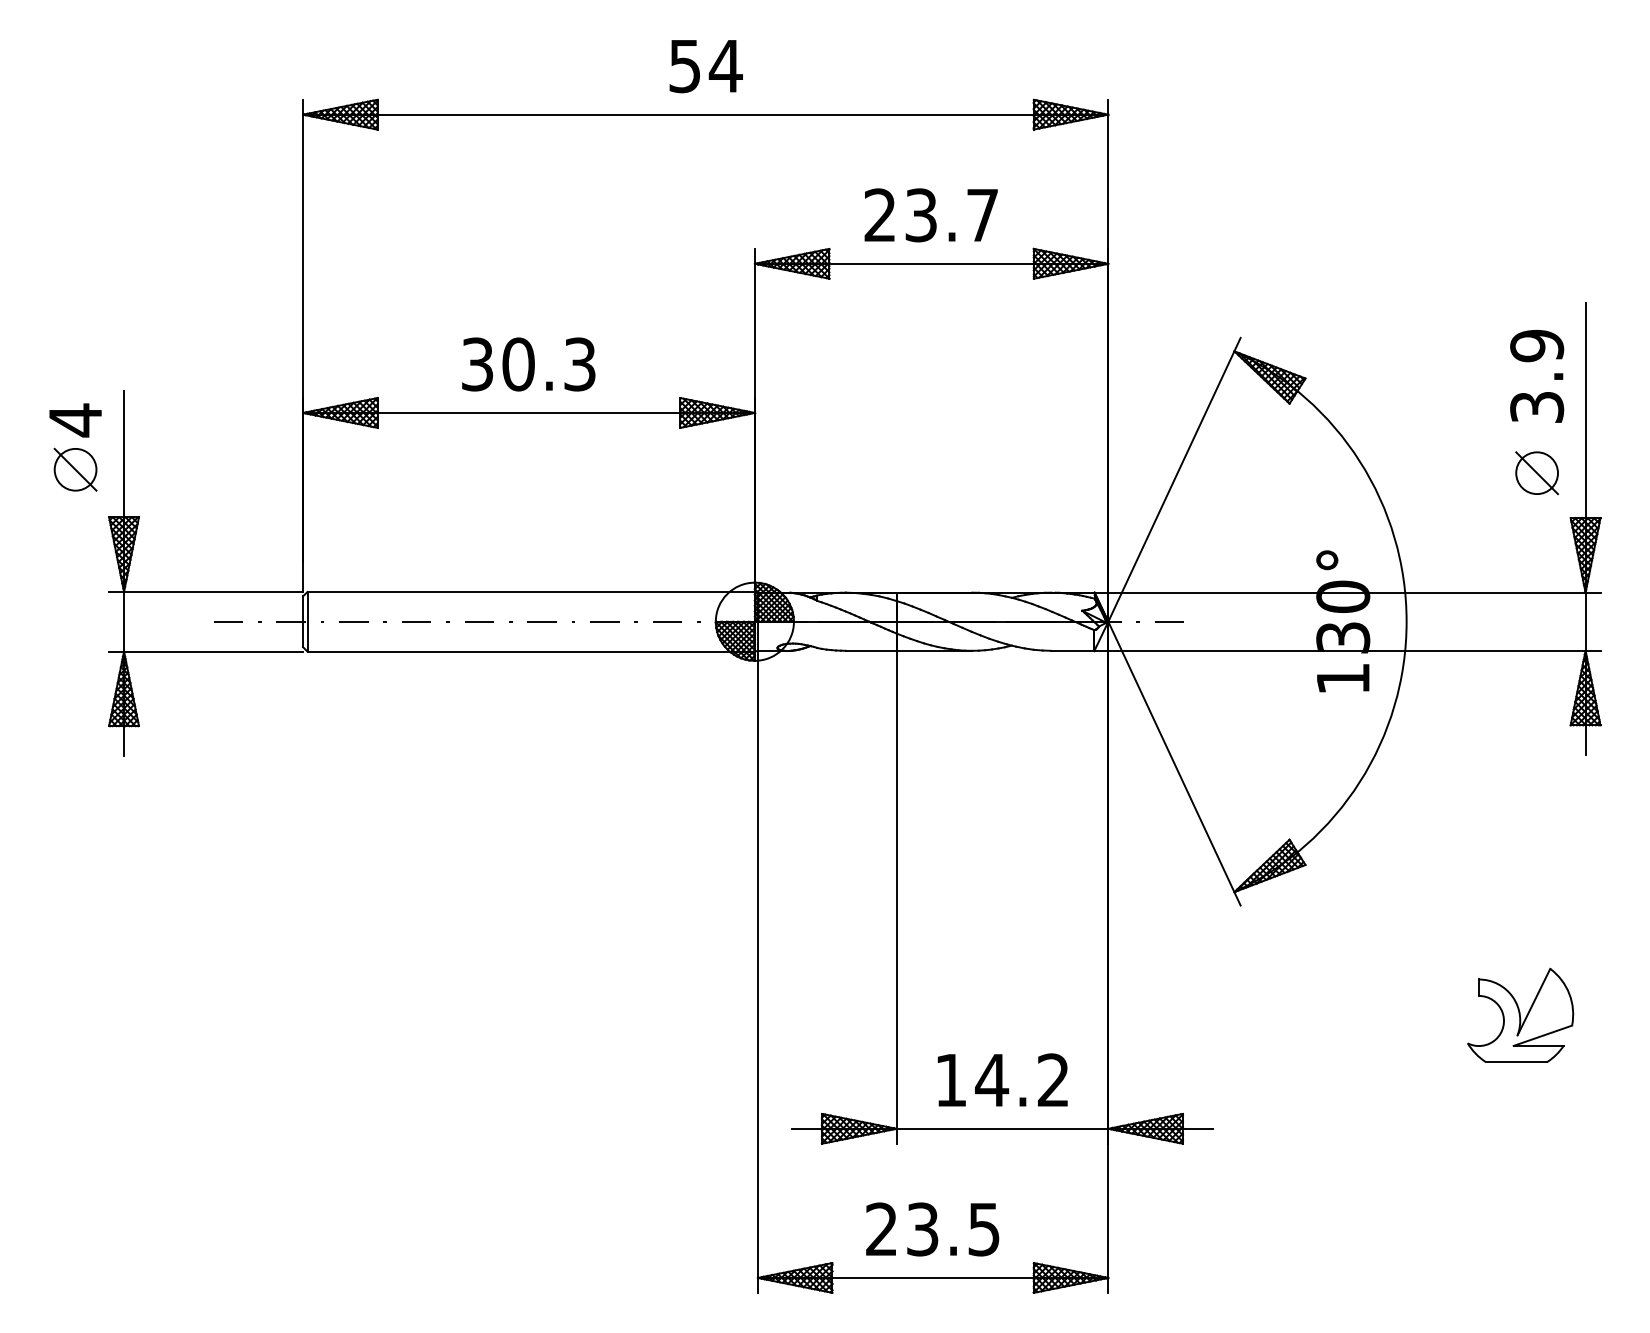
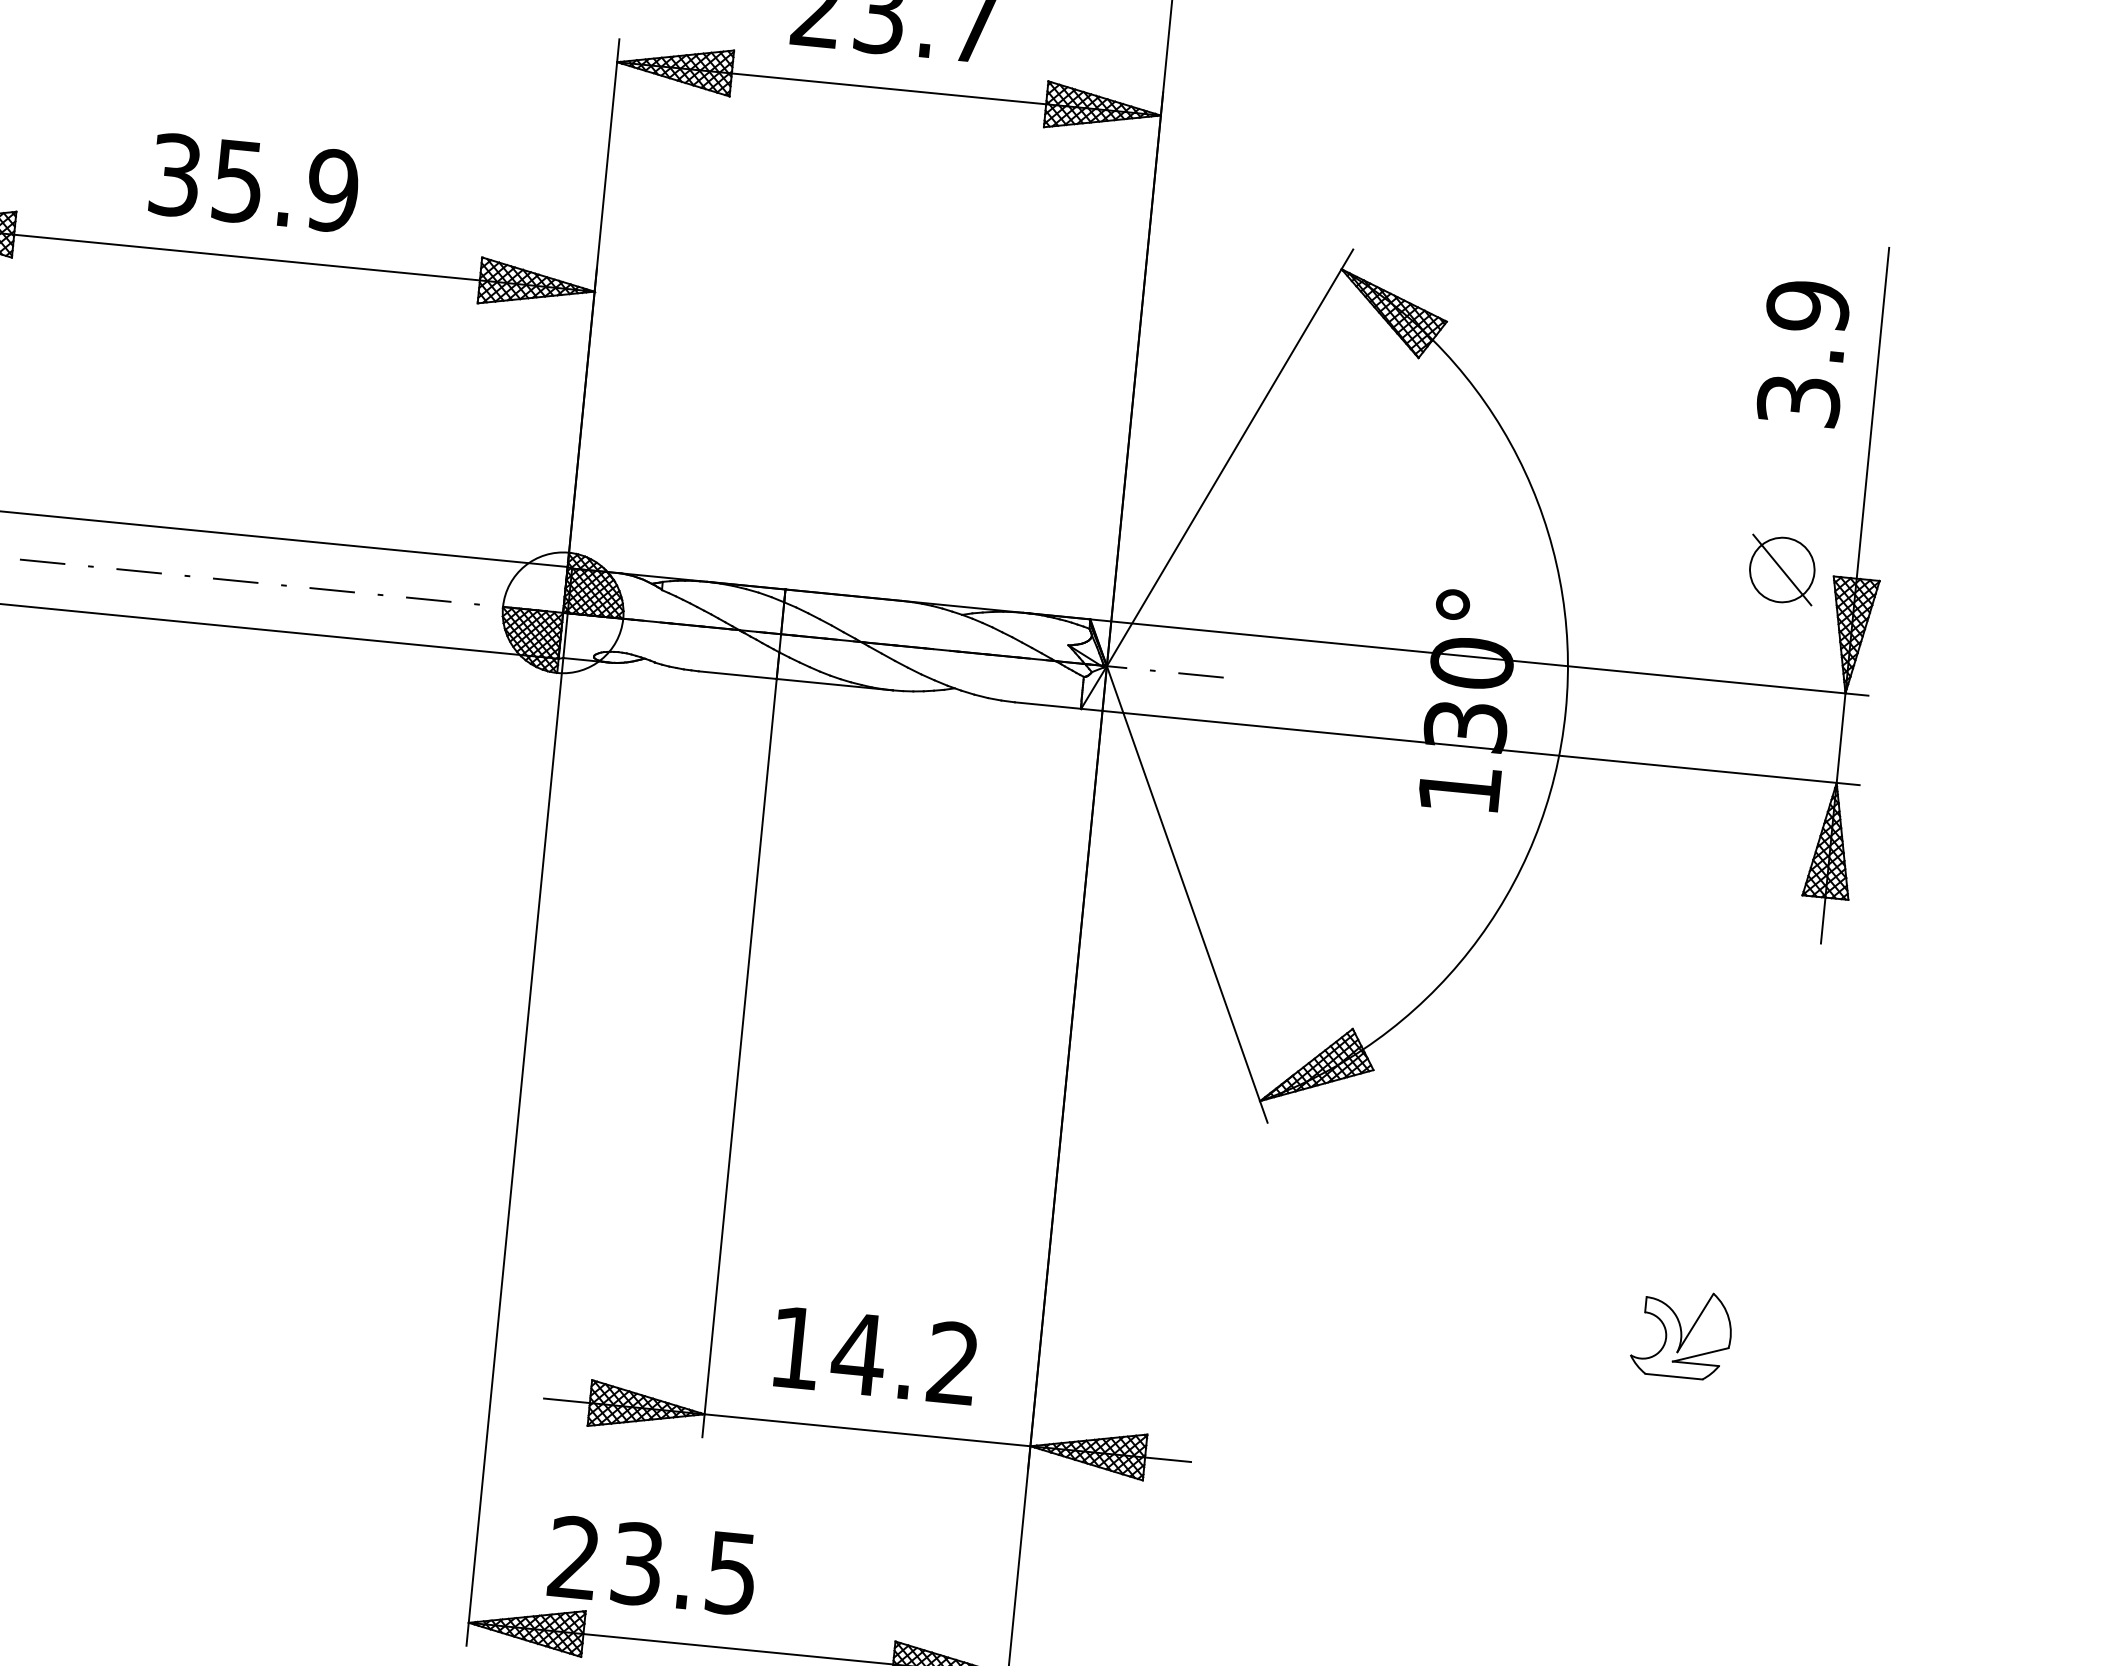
text: (549, 364) -> (285, 186), 30.3 -> 35.9
part: (1536, 472) -> (1781, 568), moved
part: (1520, 1015) -> (1681, 1334), size x0.6
text: (932, 1229) -> (652, 1565), moved

